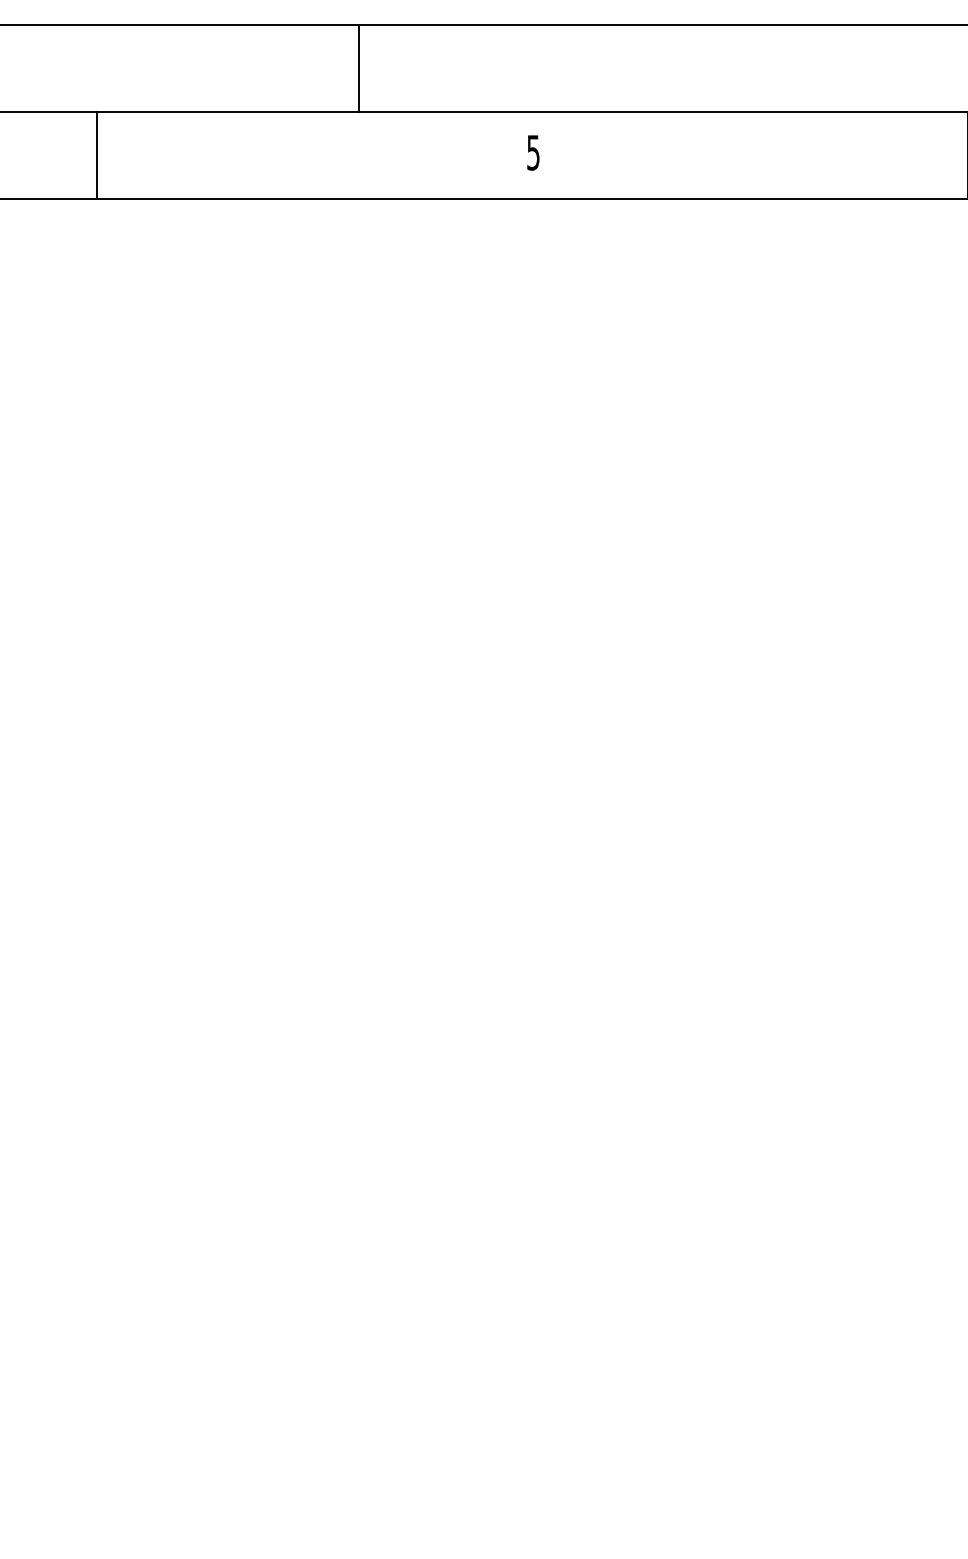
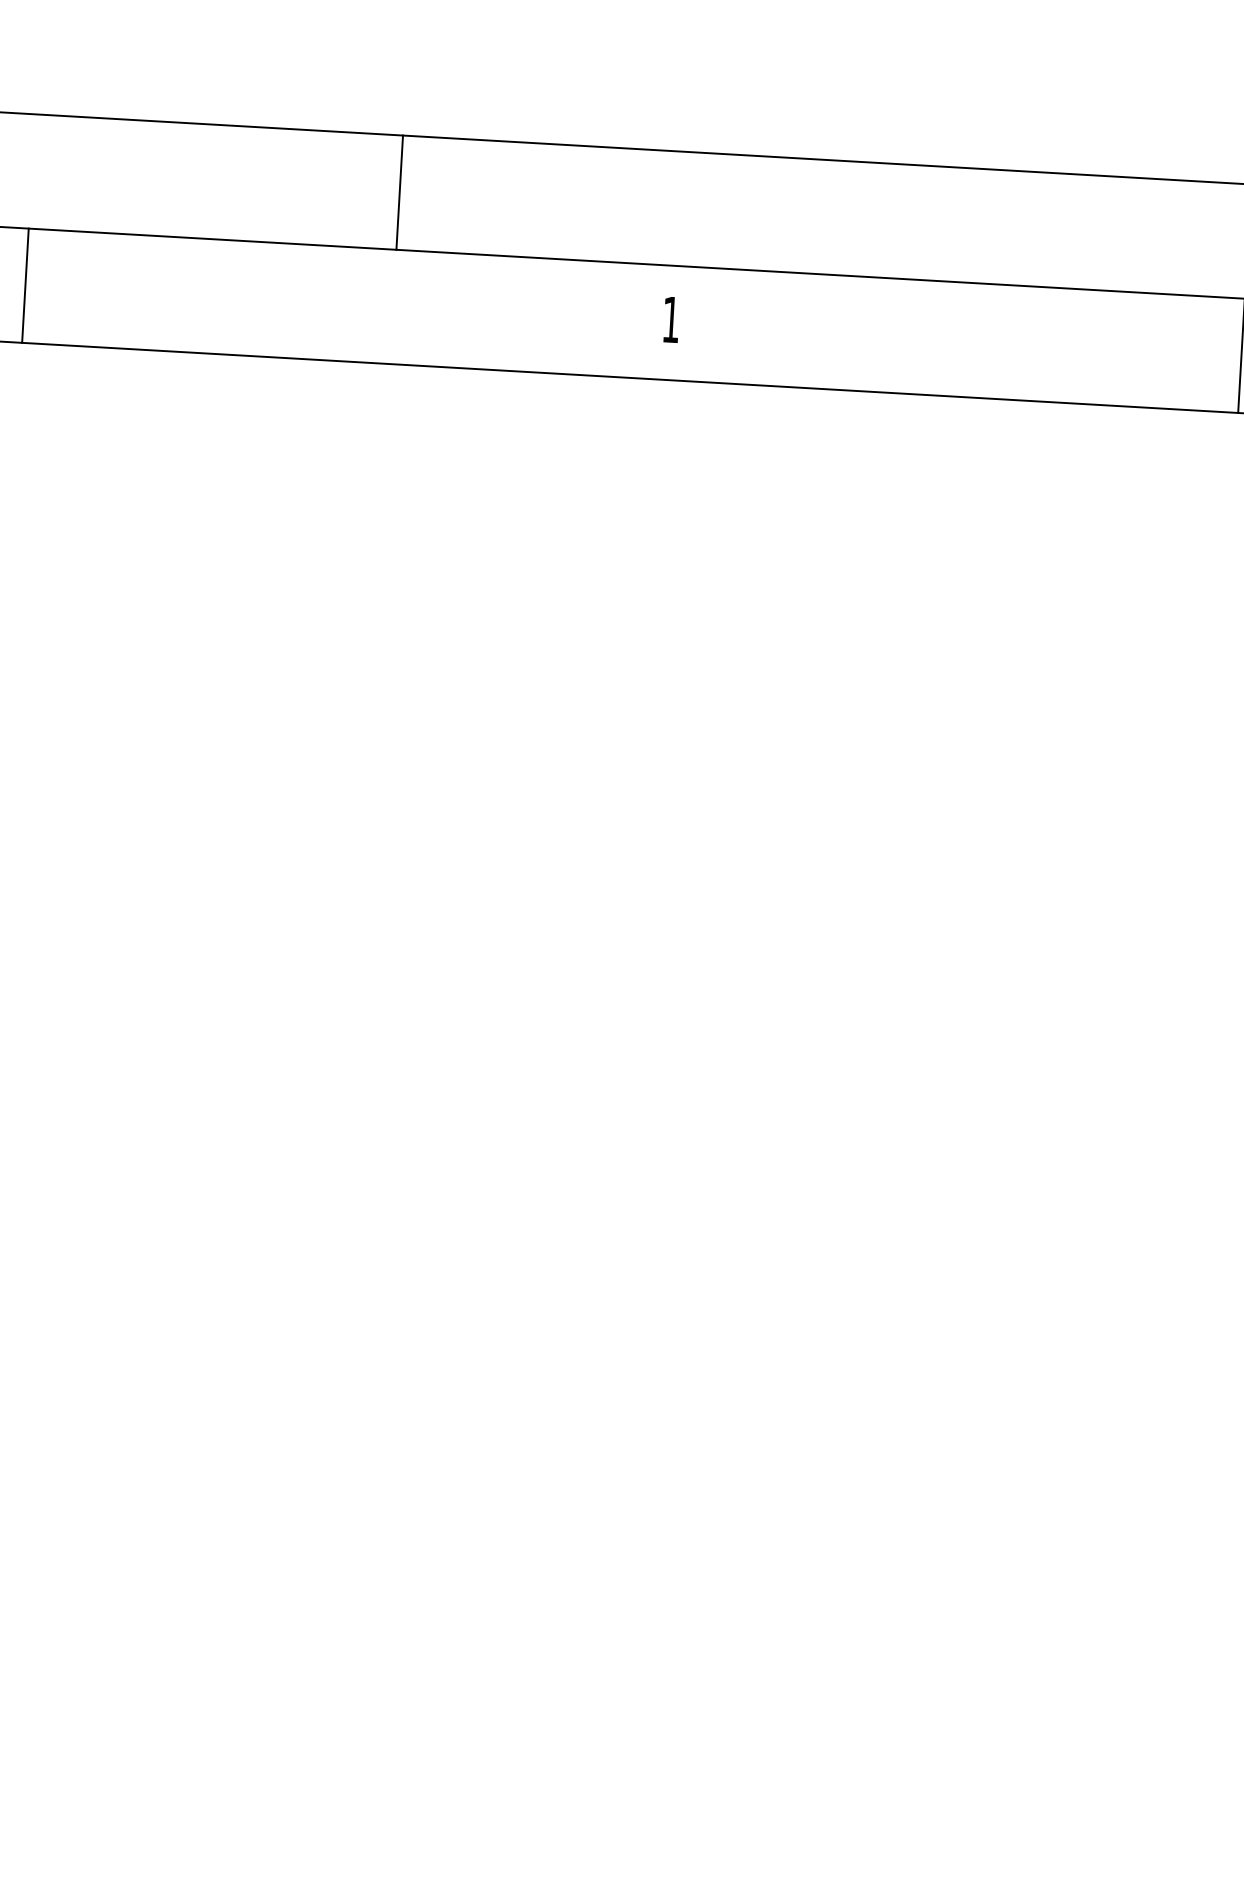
line: (358, 67) -> (399, 191), moved
text: (533, 152) -> (671, 319), 5 -> 1
line: (97, 154) -> (25, 284), moved

